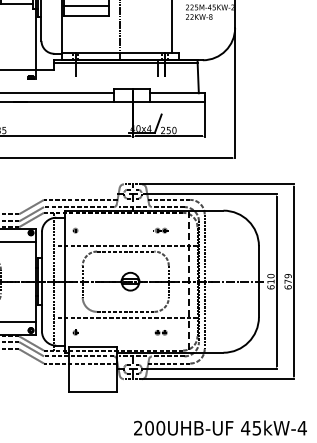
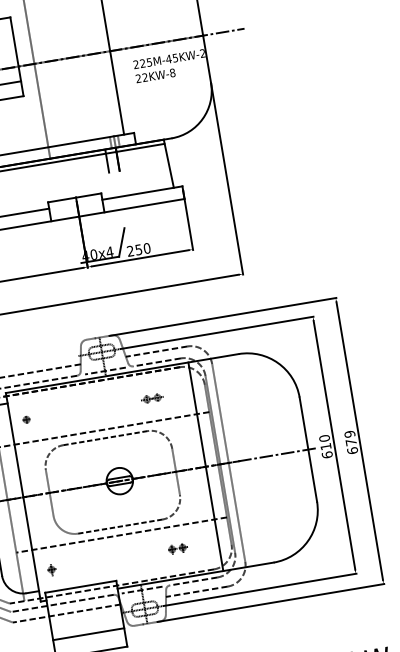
line: (189, 282) -> (206, 467), dashed -> solid
line: (92, 379) -> (88, 634), added

